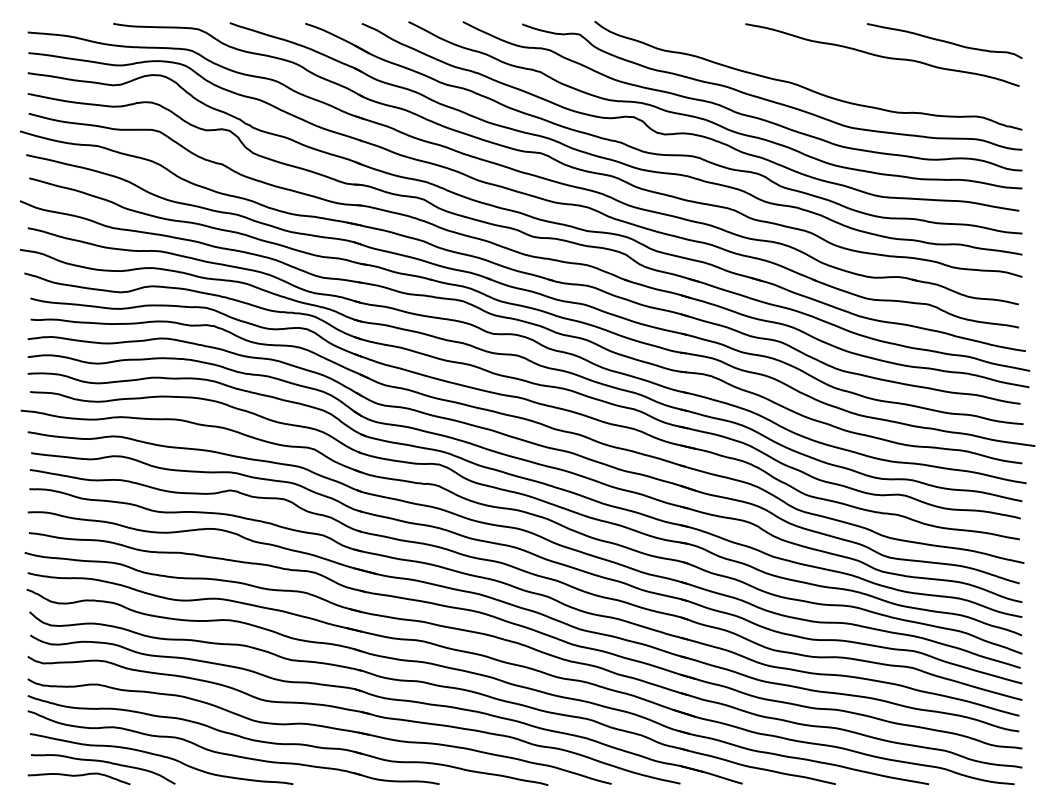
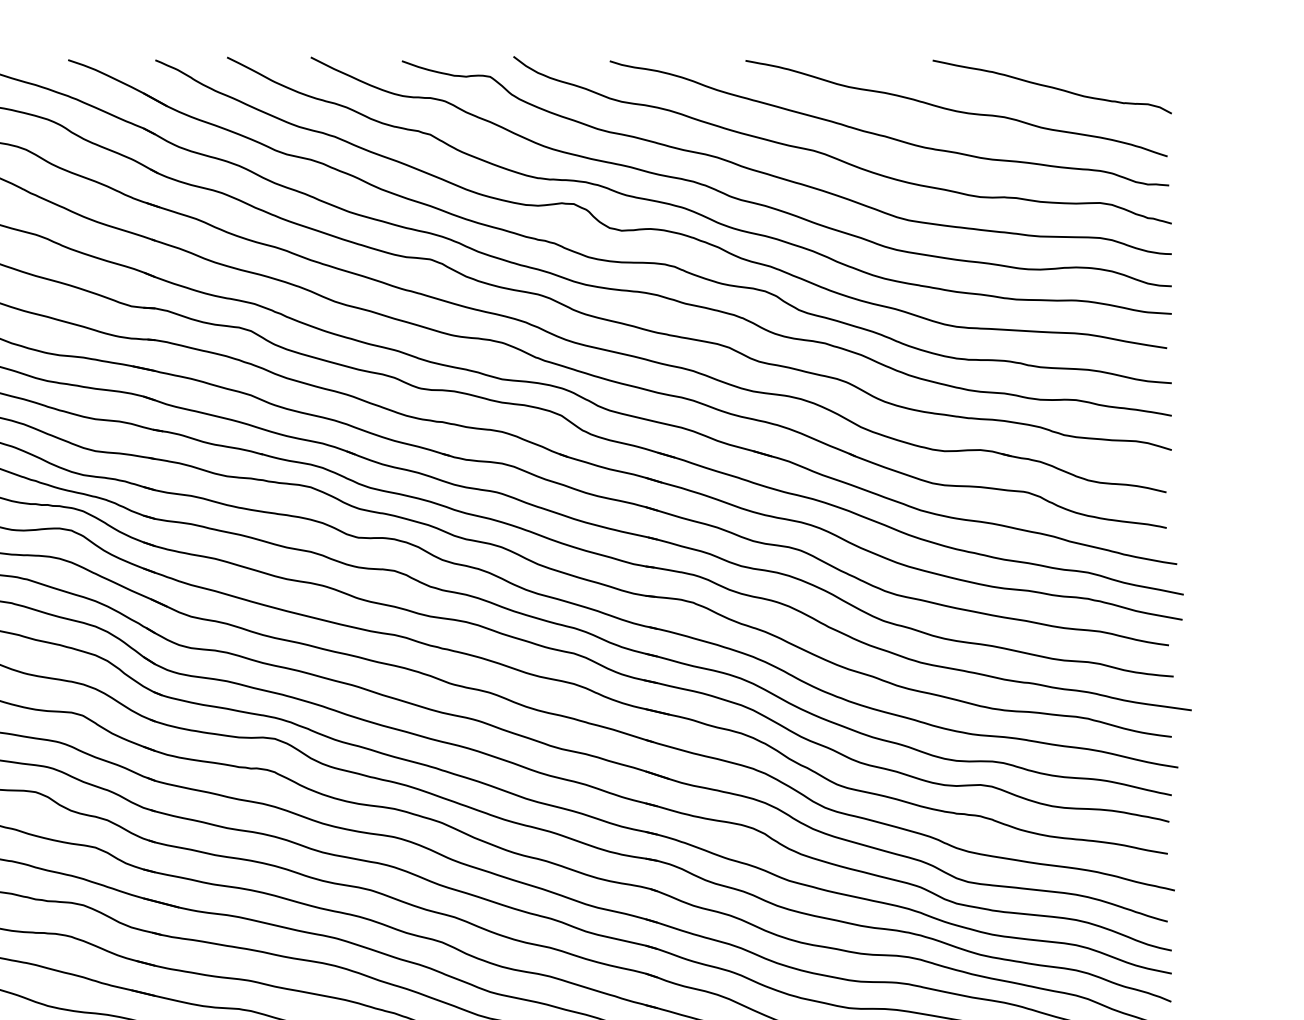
curve: (837, 72) -> (887, 135), added

